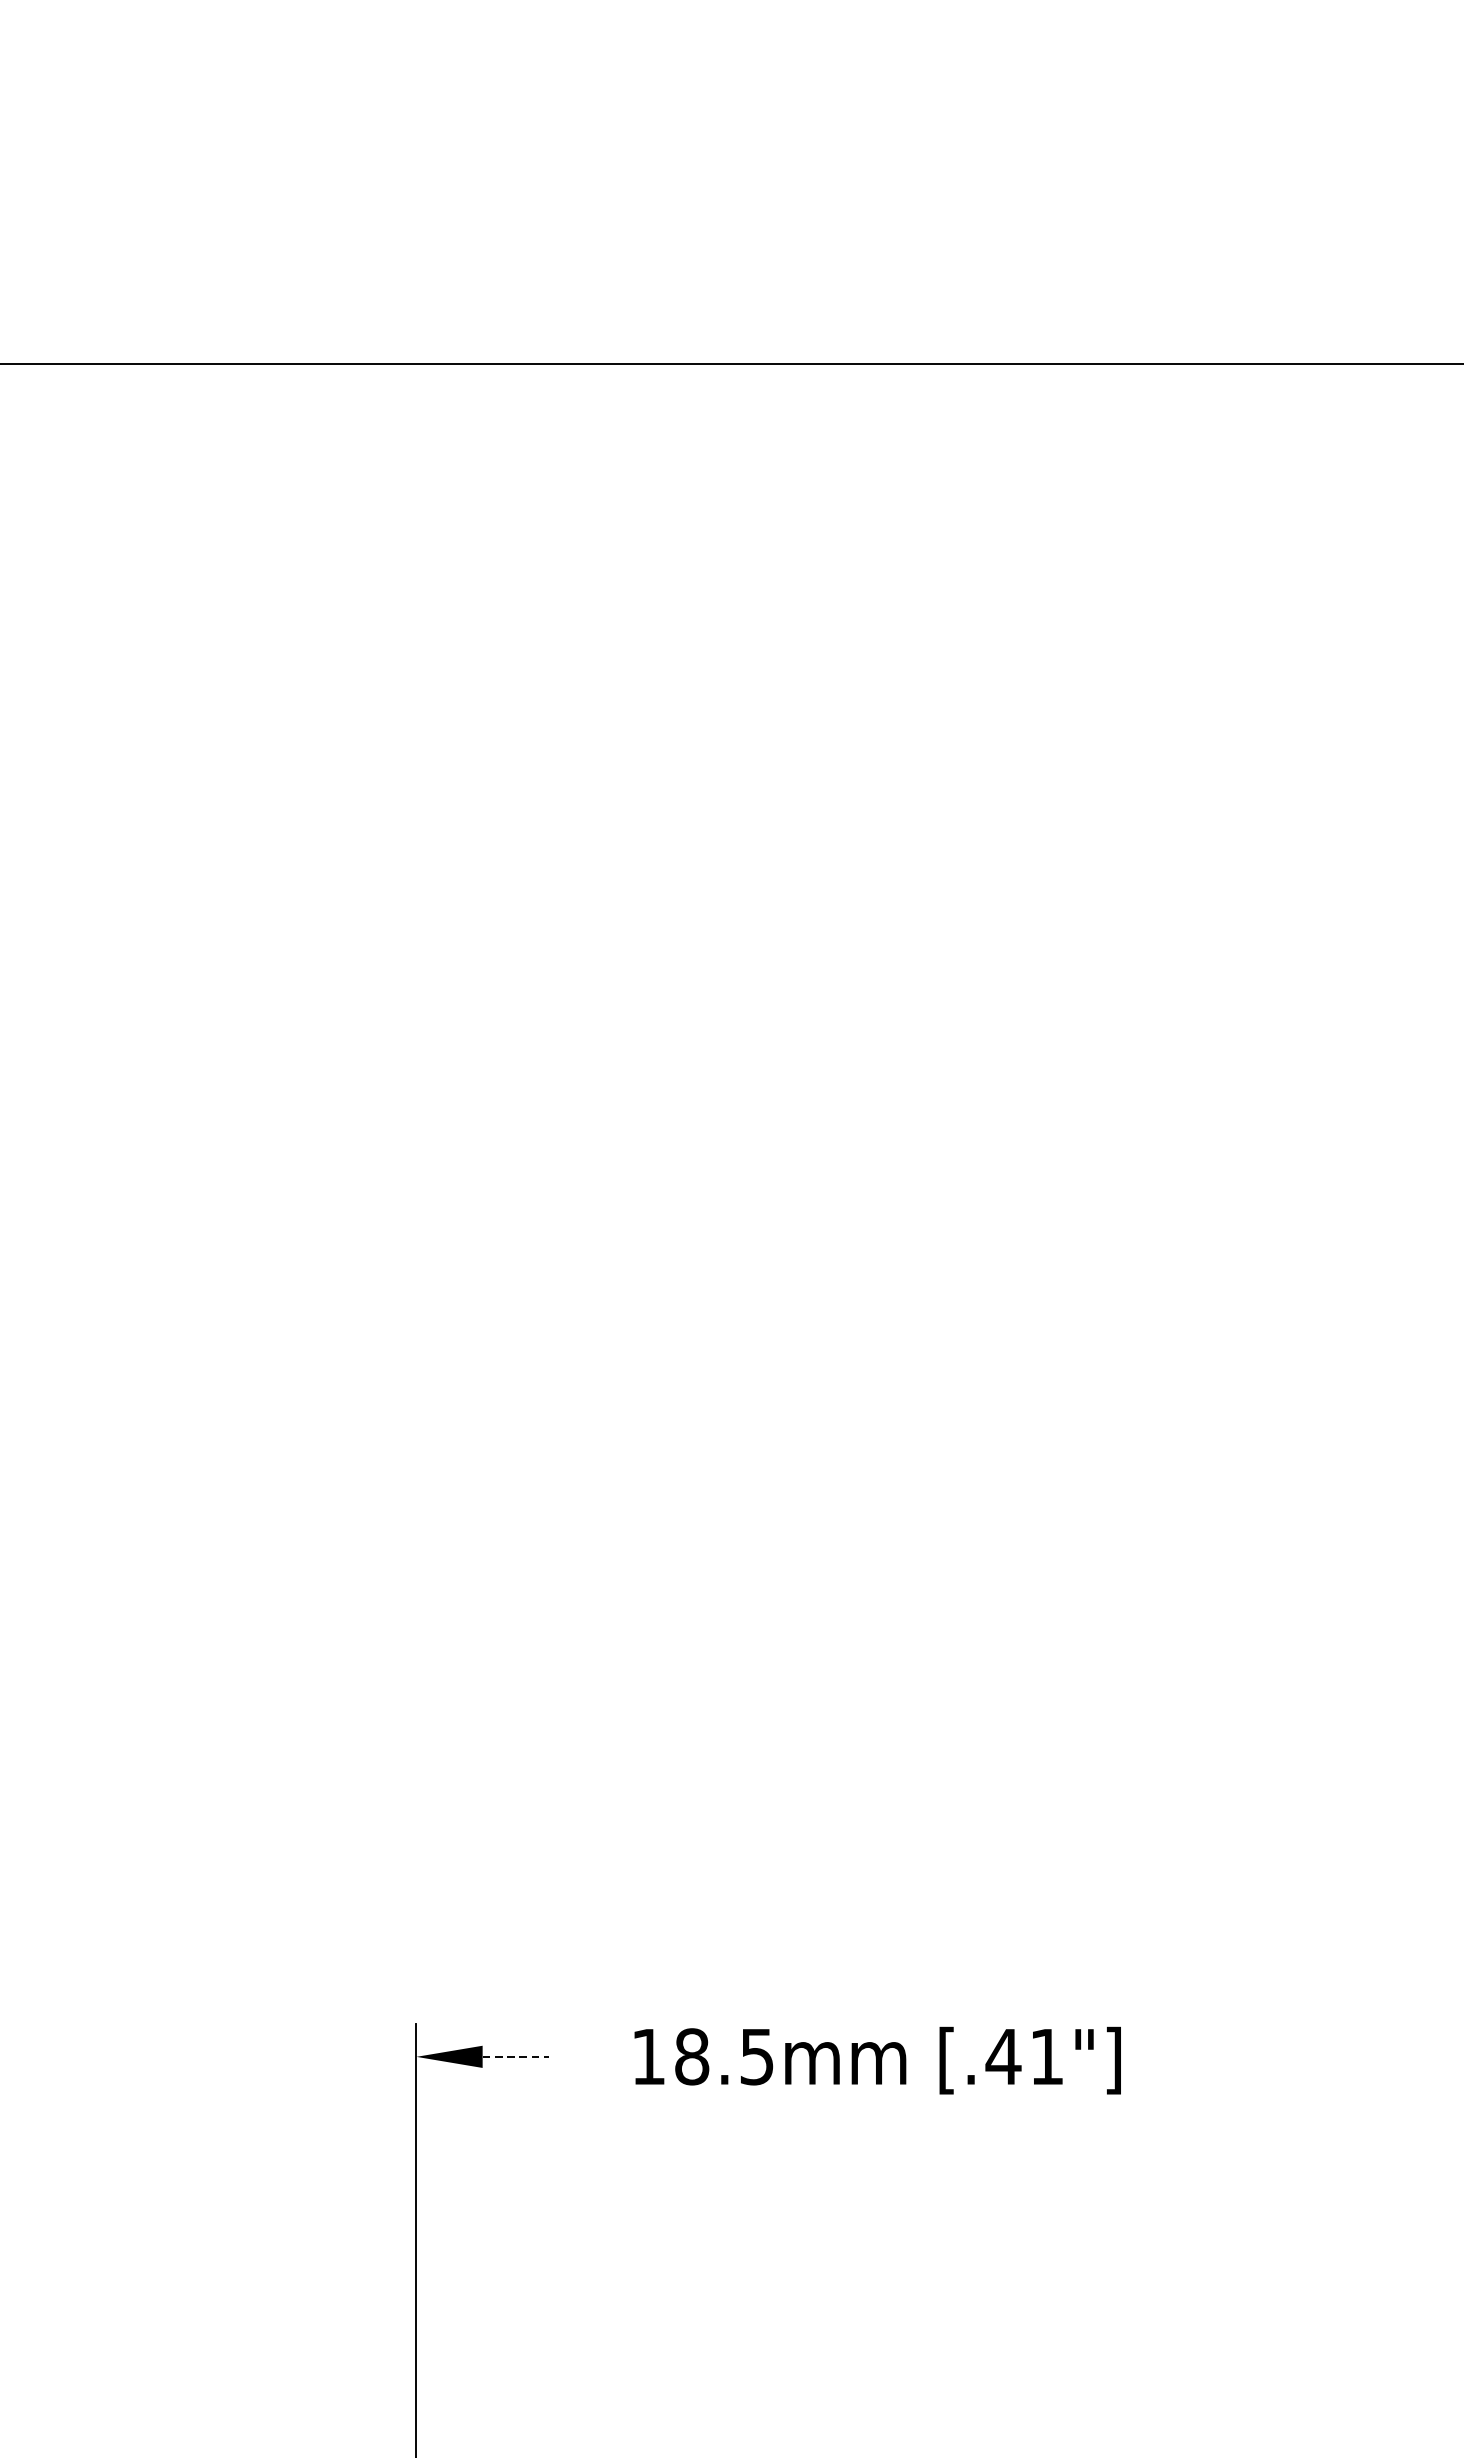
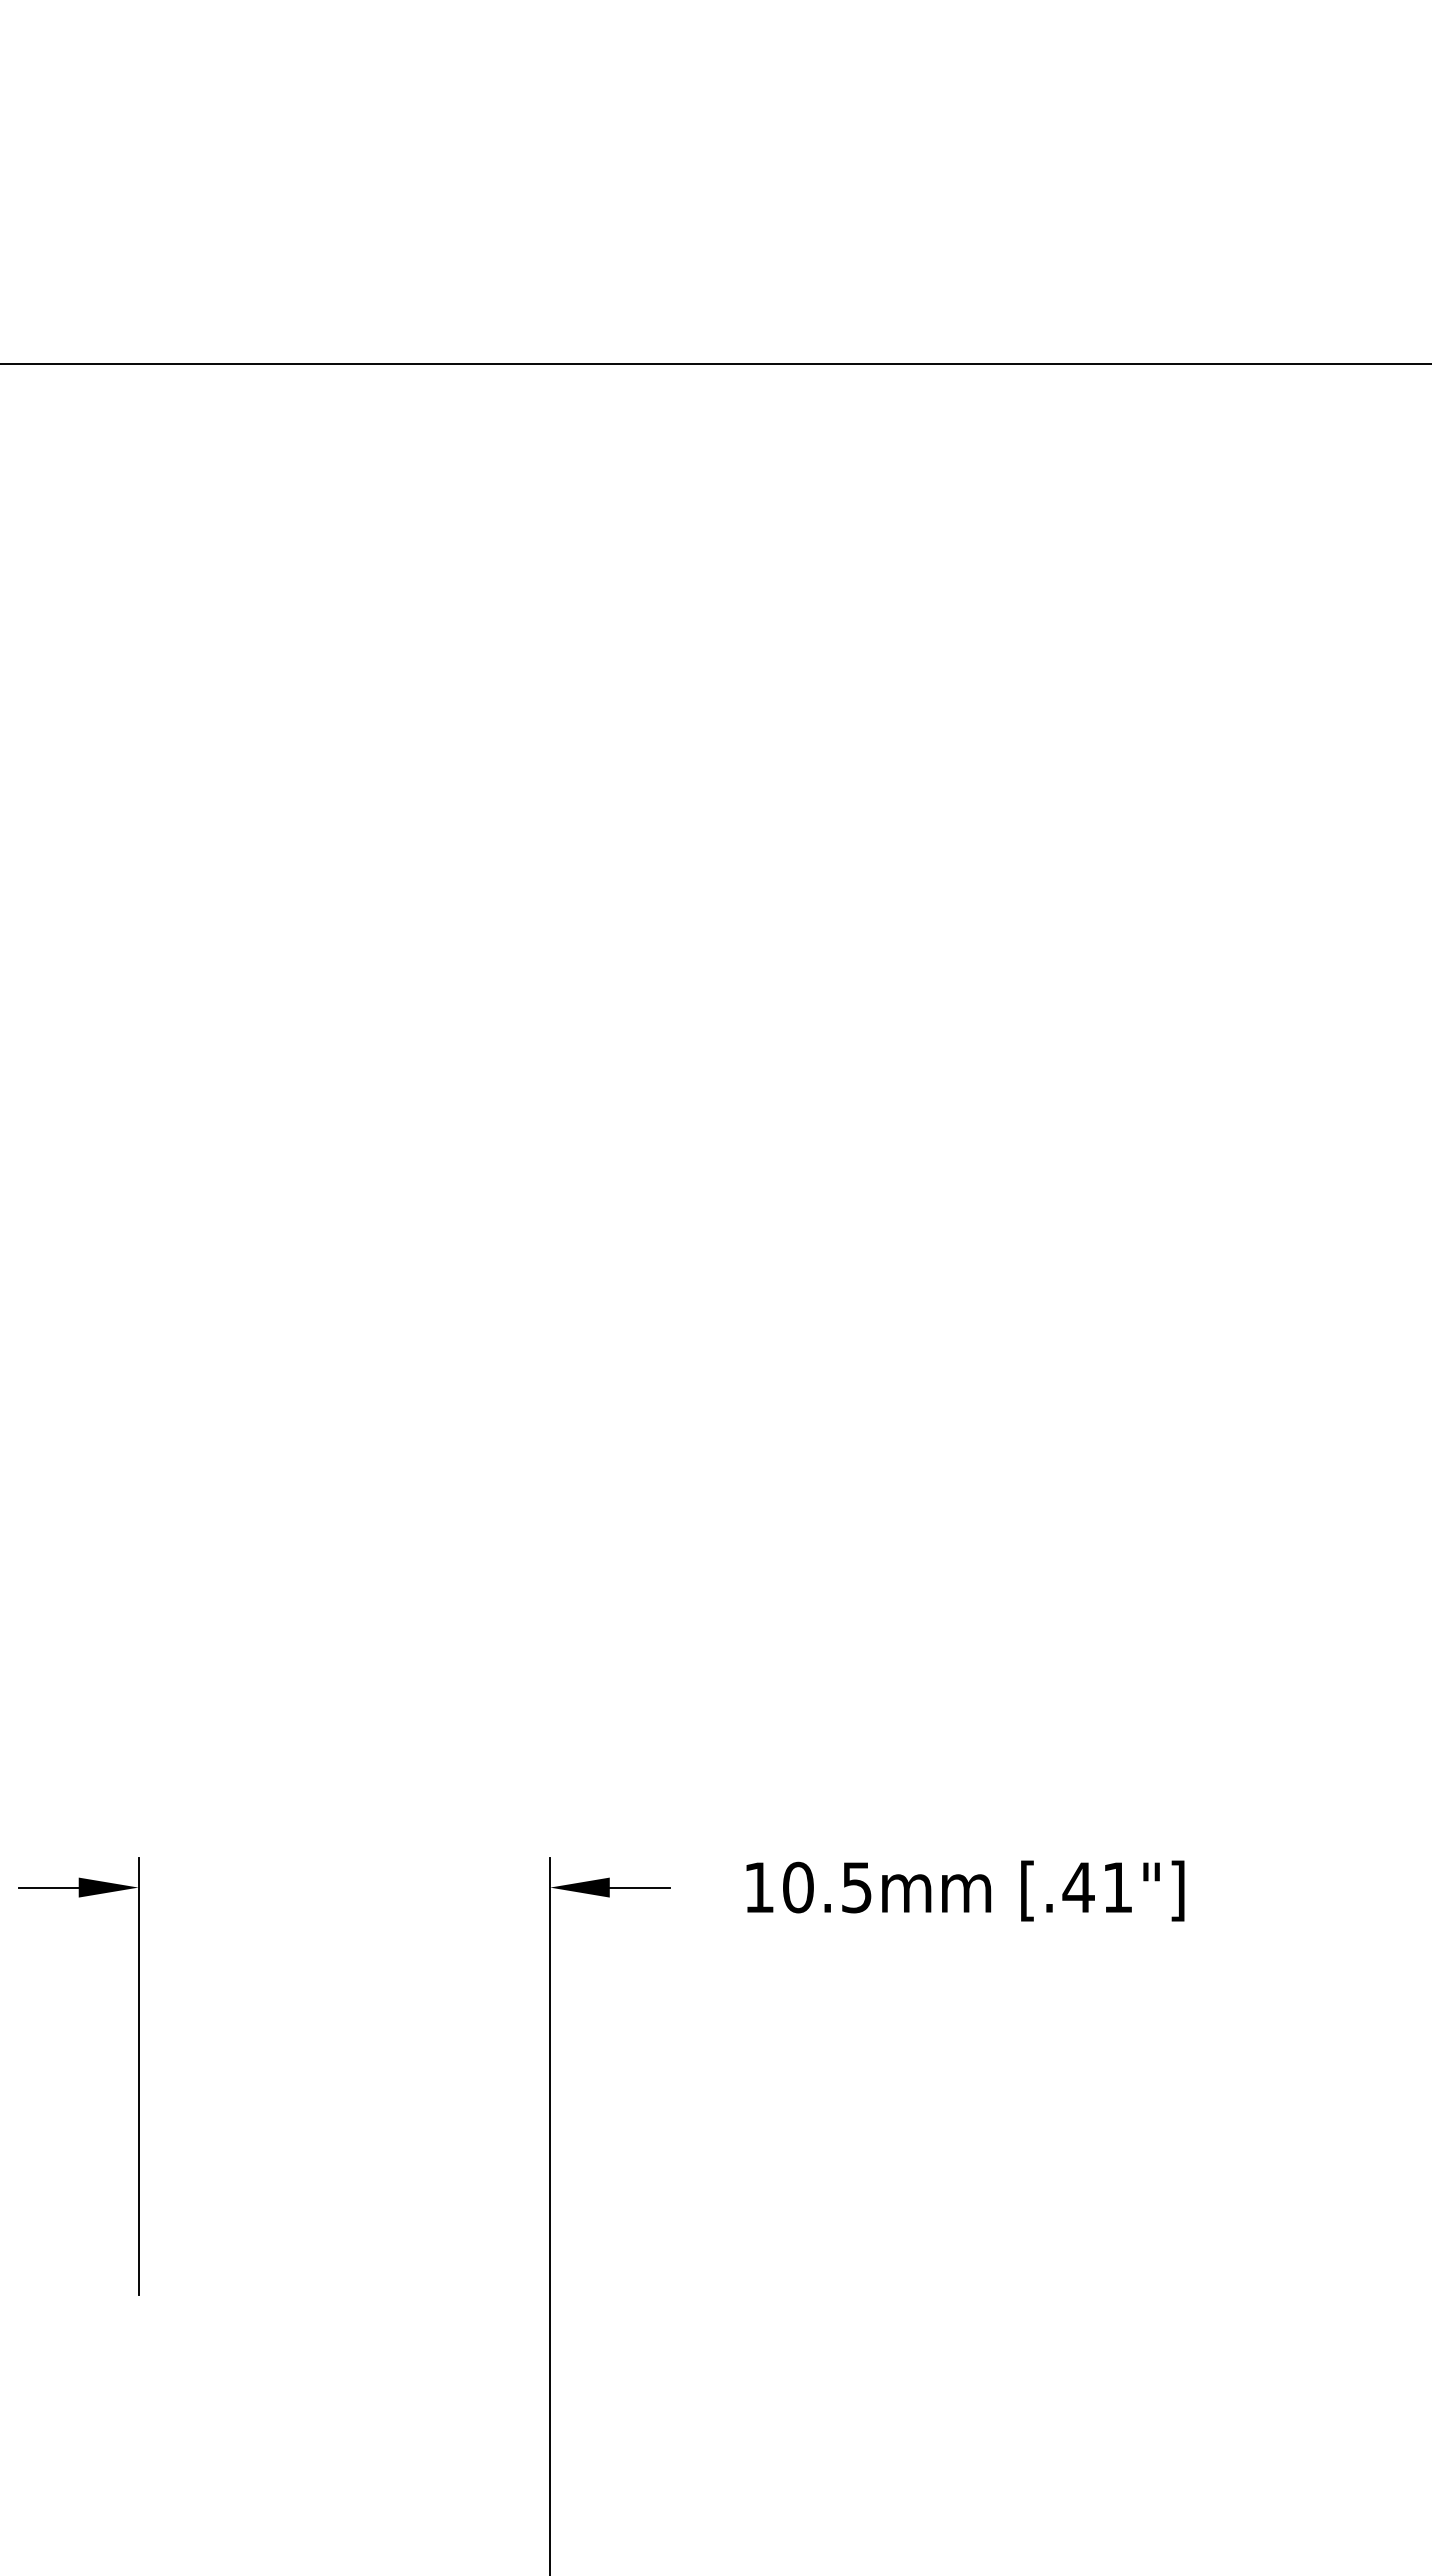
line: (515, 2056) -> (639, 1887), dashed -> solid
text: (692, 2056) -> (798, 1887), 18.5mm -> 10.5mm

